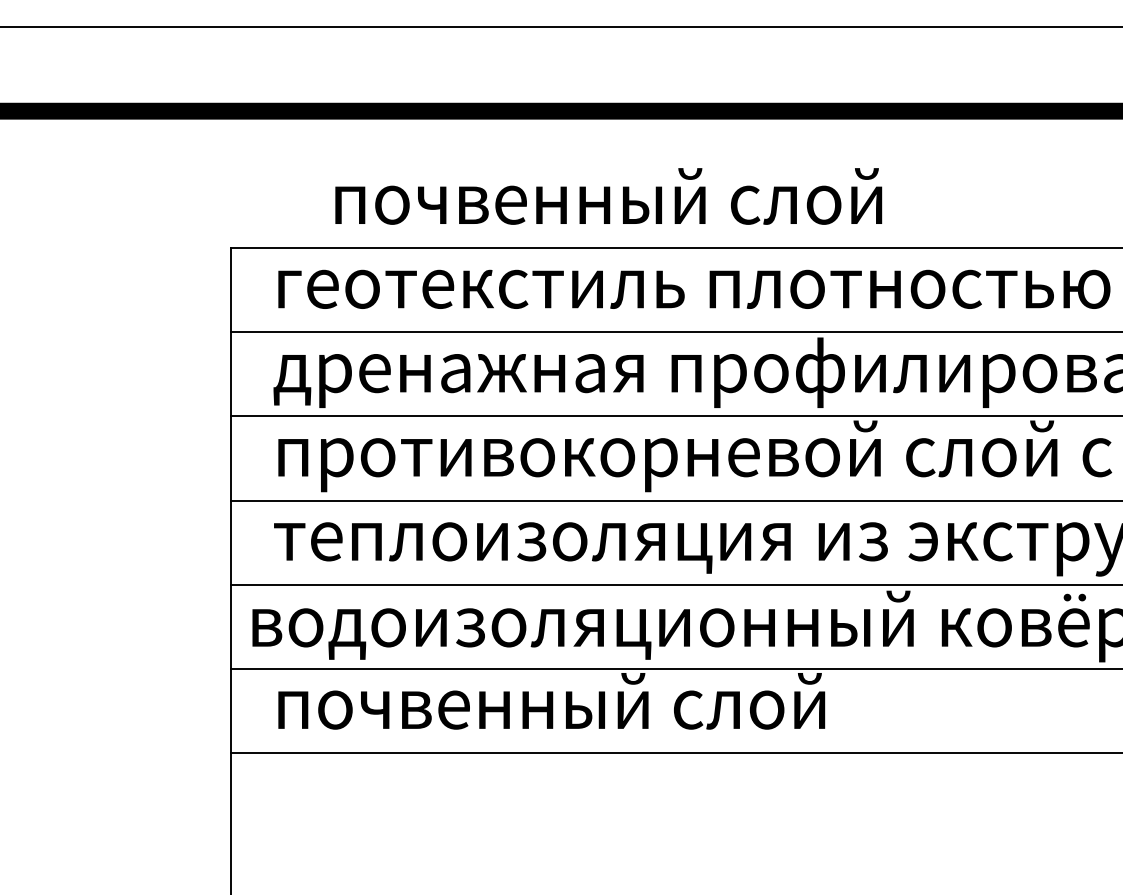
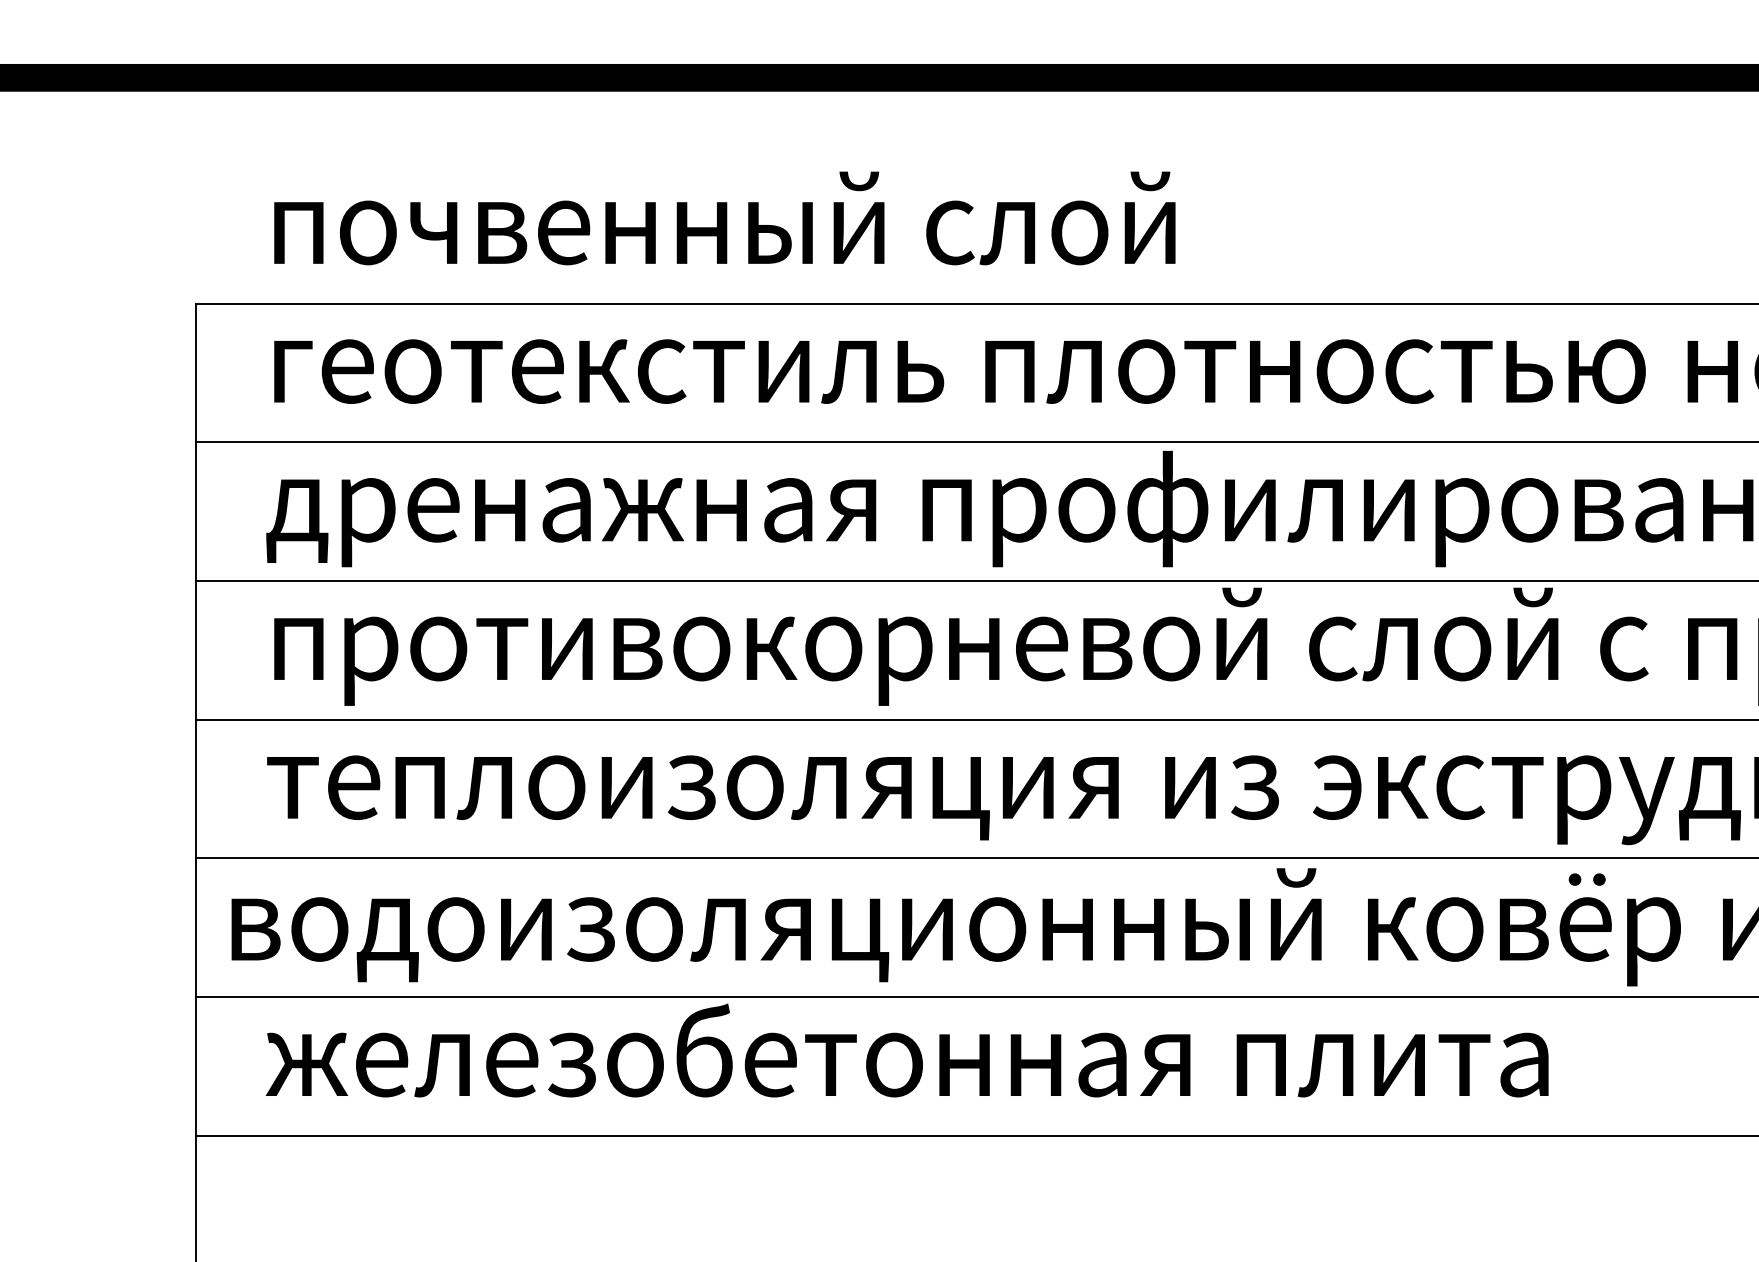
text: (608, 196) -> (724, 218), moved
text: (662, 700) -> (907, 1049), почвенный слой -> железобетонная плита

